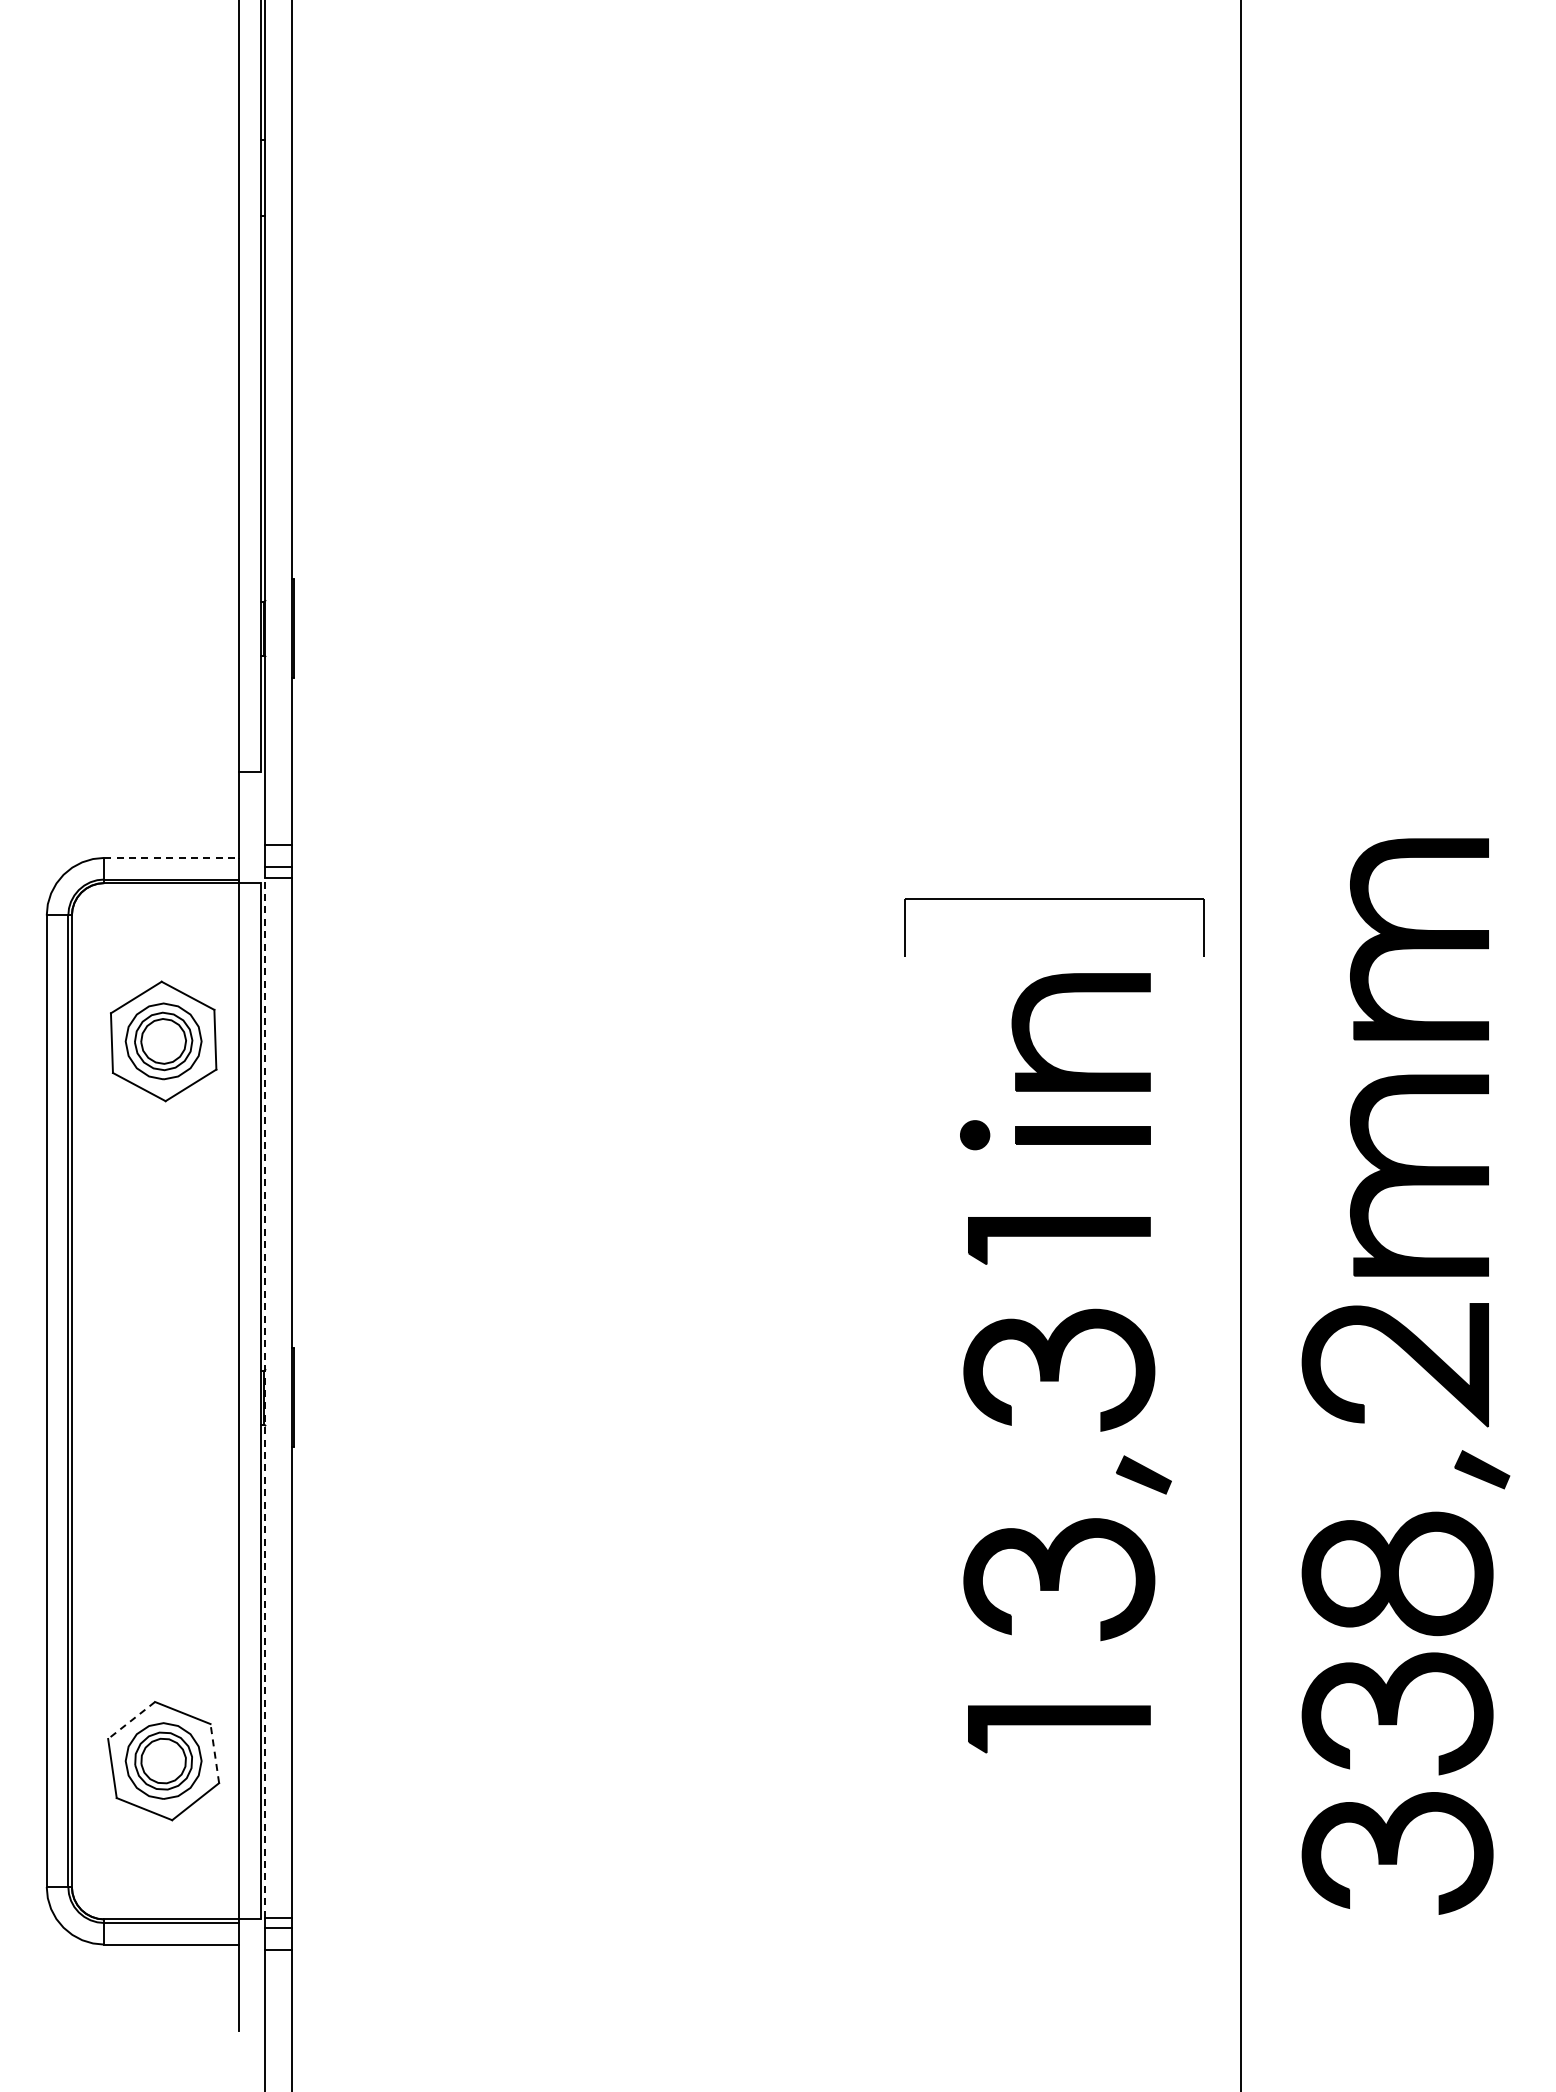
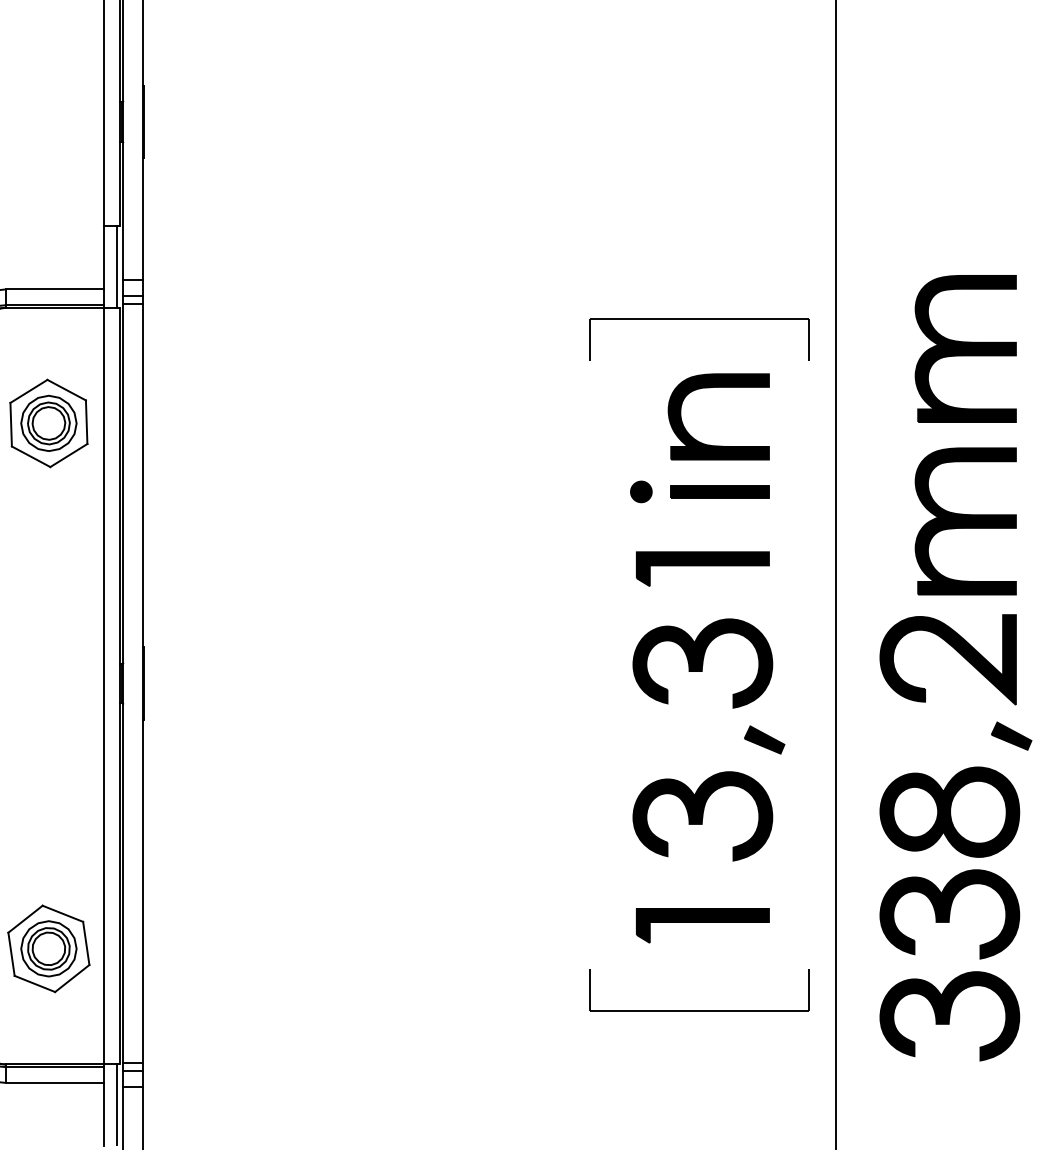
line: (256, 827) -> (116, 267), added
line: (172, 857) -> (55, 289), dashed -> solid
line: (265, 1397) -> (123, 683), dashed -> solid
line: (131, 1720) -> (25, 919), dashed -> solid
line: (214, 1753) -> (86, 943), dashed -> solid
part: (1054, 1845) -> (699, 1010), added
line: (256, 1974) -> (116, 1104), added

